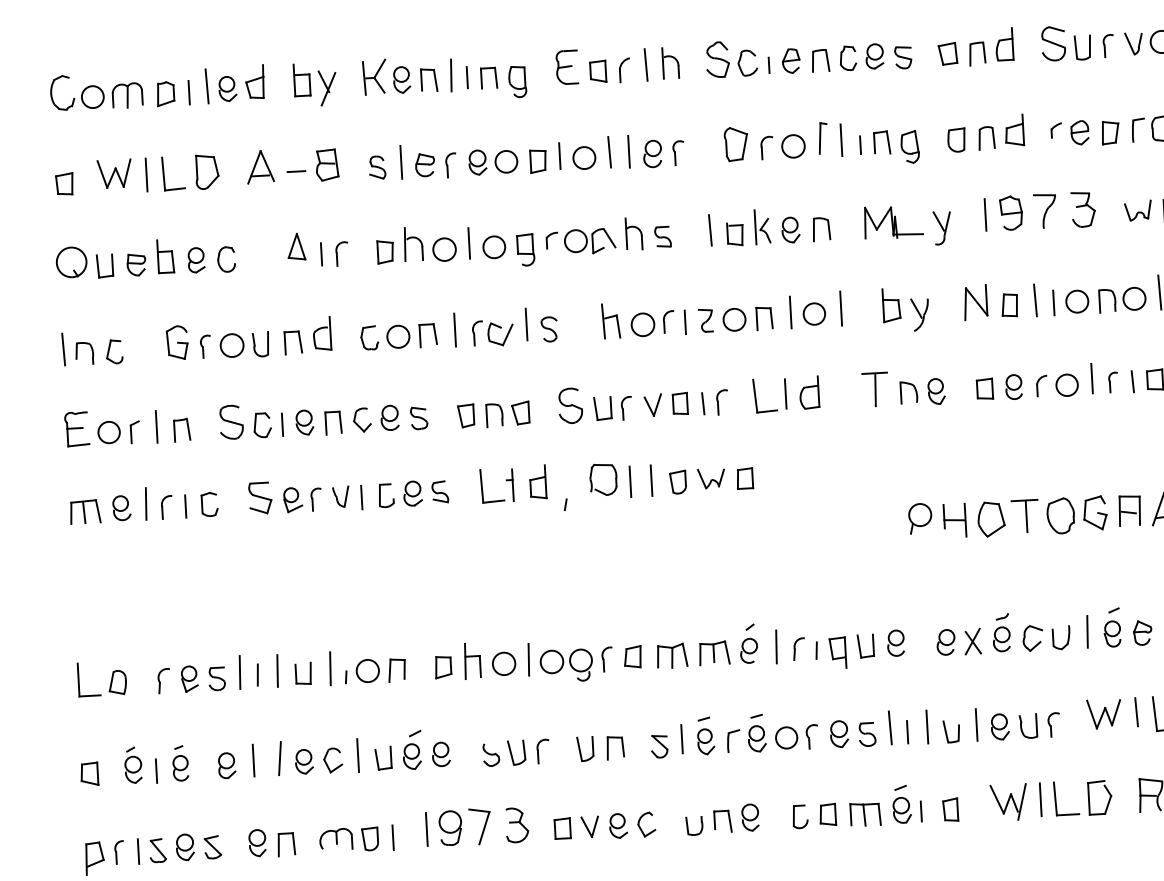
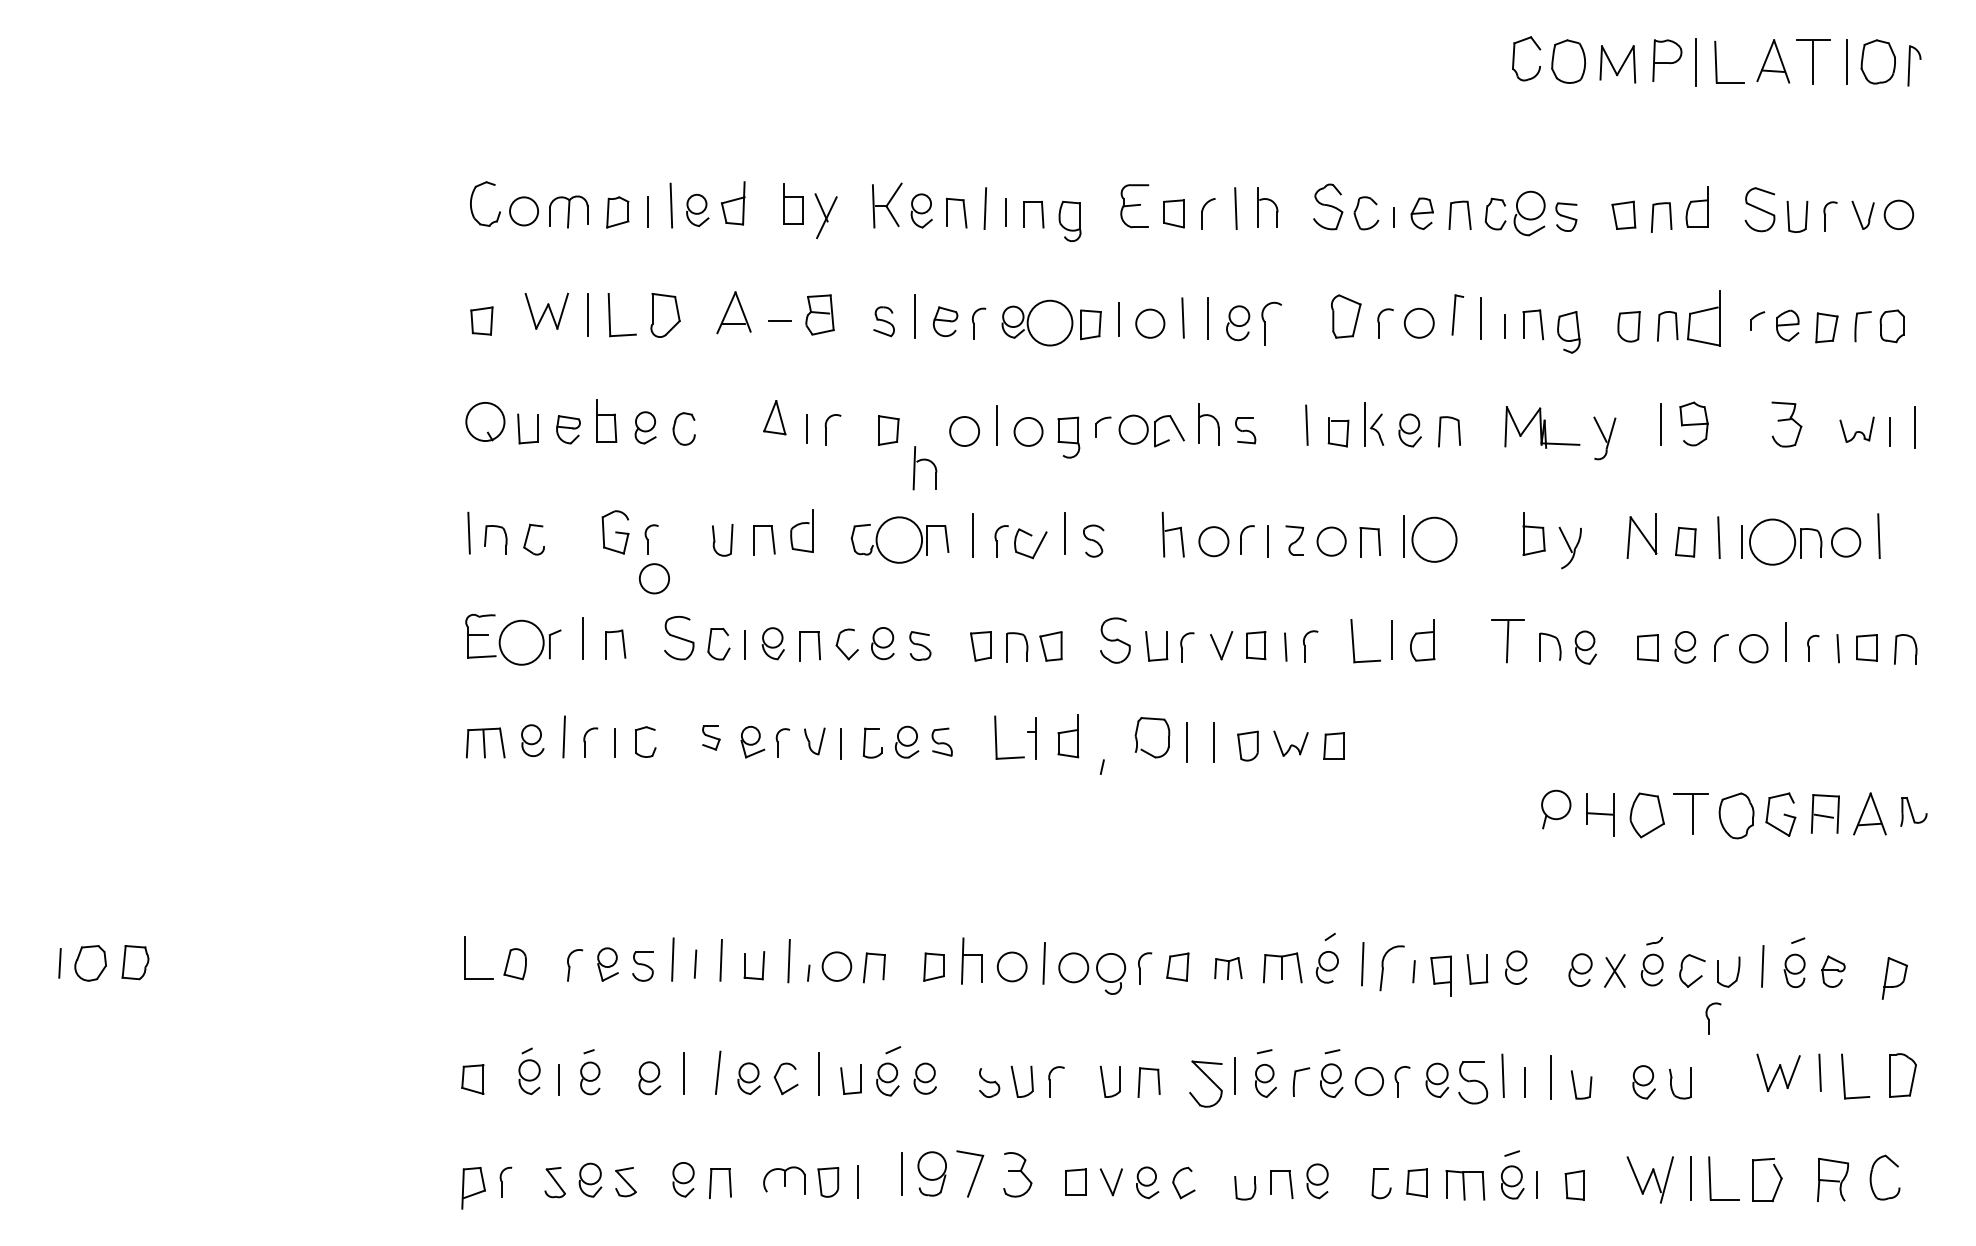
part: (874, 56) -> (1529, 213), size x1.4
part: (1014, 129) -> (1703, 317), size x1.4
part: (678, 152) -> (1271, 323), size x1.4
circle: (506, 162) -> (1050, 323), size x1.6
part: (1045, 210) -> (1737, 423), removed
part: (412, 238) -> (924, 460), moved
circle: (1077, 301) -> (1772, 542), size x1.6
line: (841, 308) -> (1469, 534), removed
circle: (814, 313) -> (1434, 539), size x1.6
circle: (398, 336) -> (899, 539), size x1.6
circle: (232, 345) -> (654, 578), moved
circle: (108, 432) -> (521, 642), size x1.6
part: (260, 498) -> (711, 737), size x0.6
part: (799, 649) -> (1391, 968), size x1.6
part: (672, 655) -> (1228, 968), size x0.7
line: (976, 724) -> (1614, 1077), removed
part: (1054, 724) -> (1713, 1018), moved
part: (867, 734) -> (1473, 1082), size x1.4
part: (659, 746) -> (1205, 1083), size x1.6
line: (138, 851) -> (530, 1182), removed

